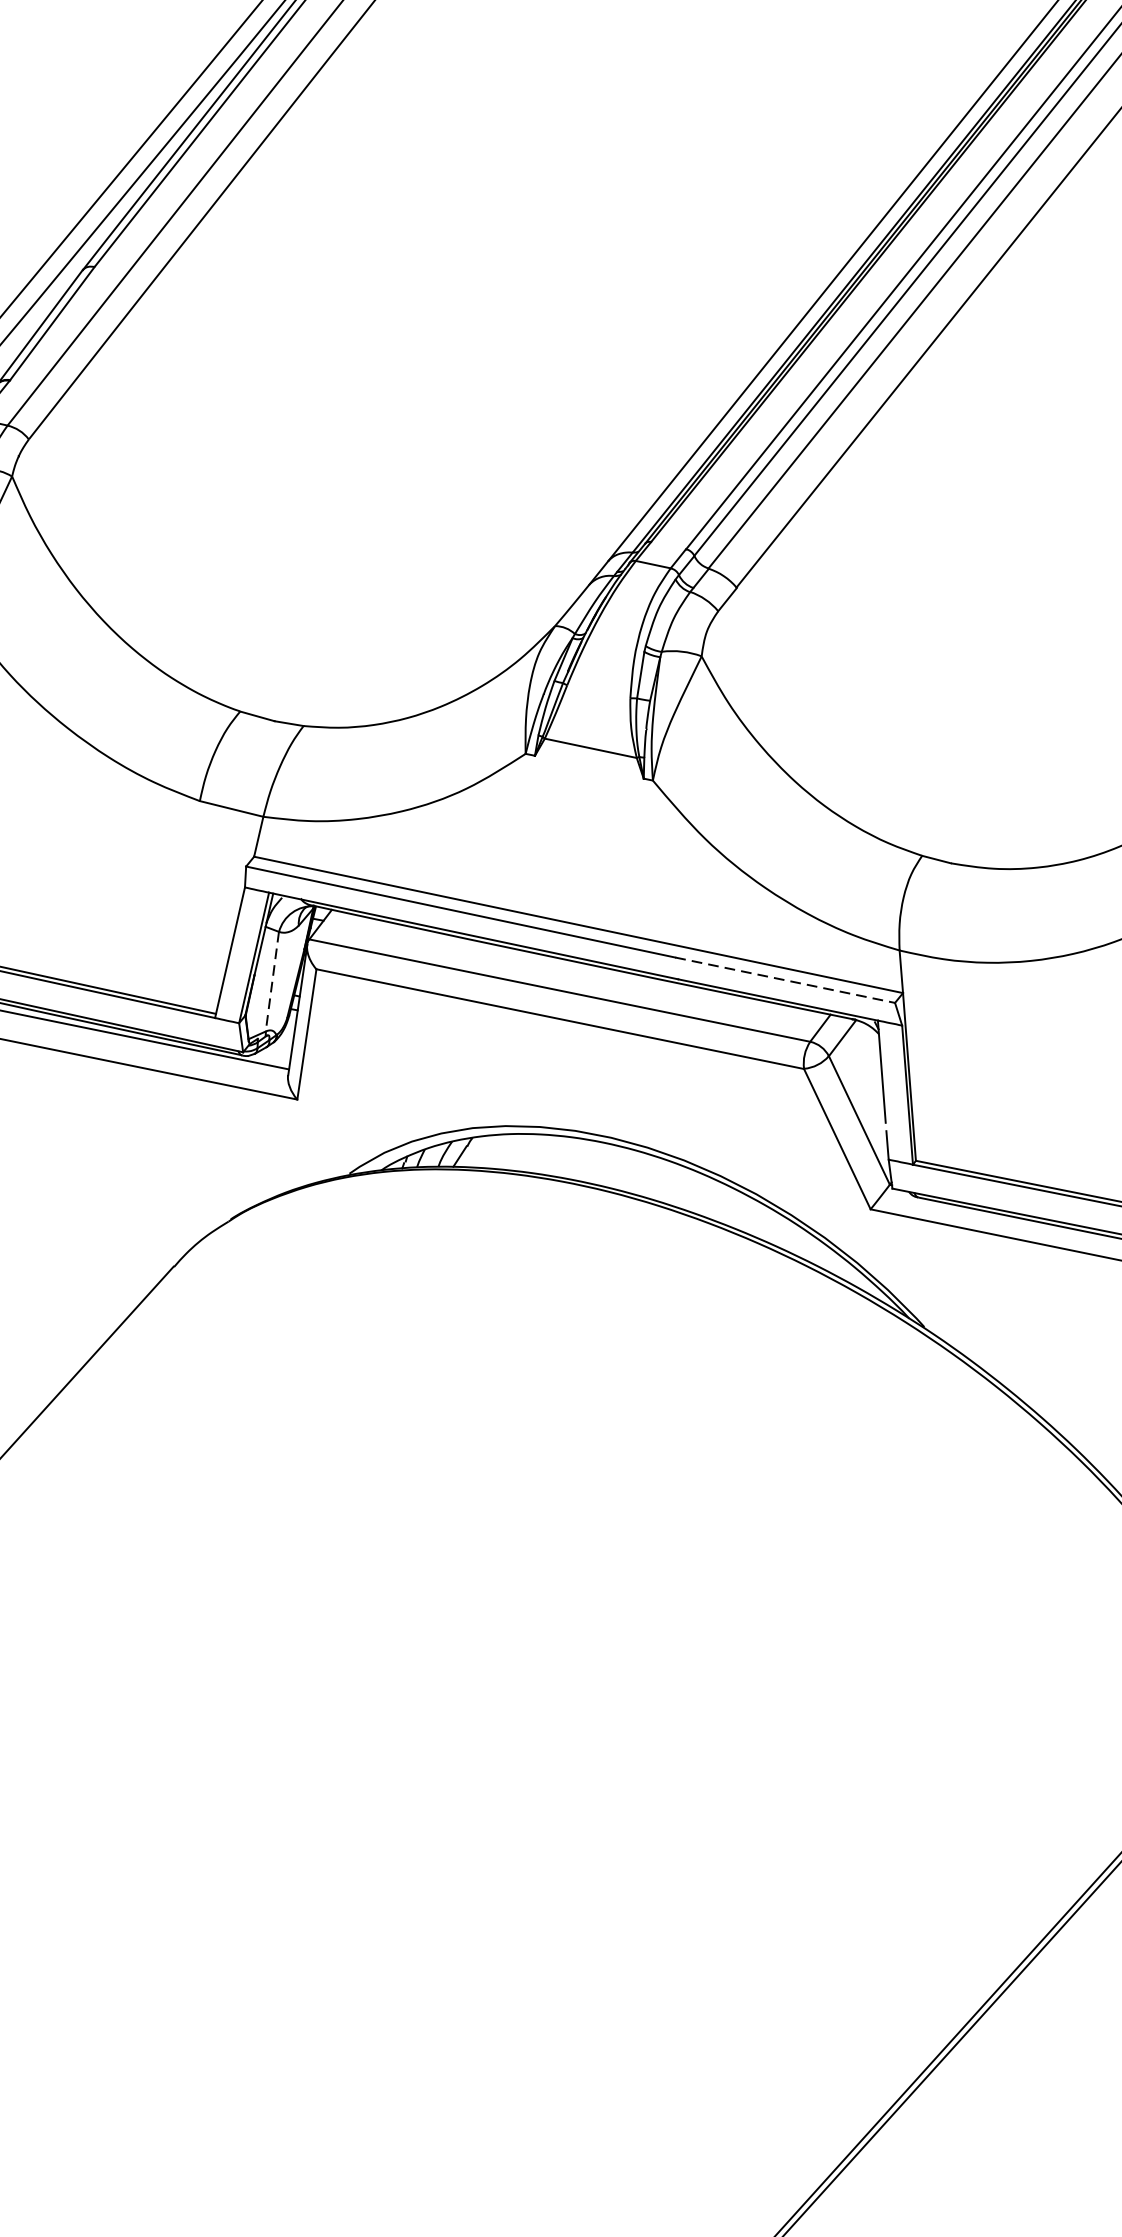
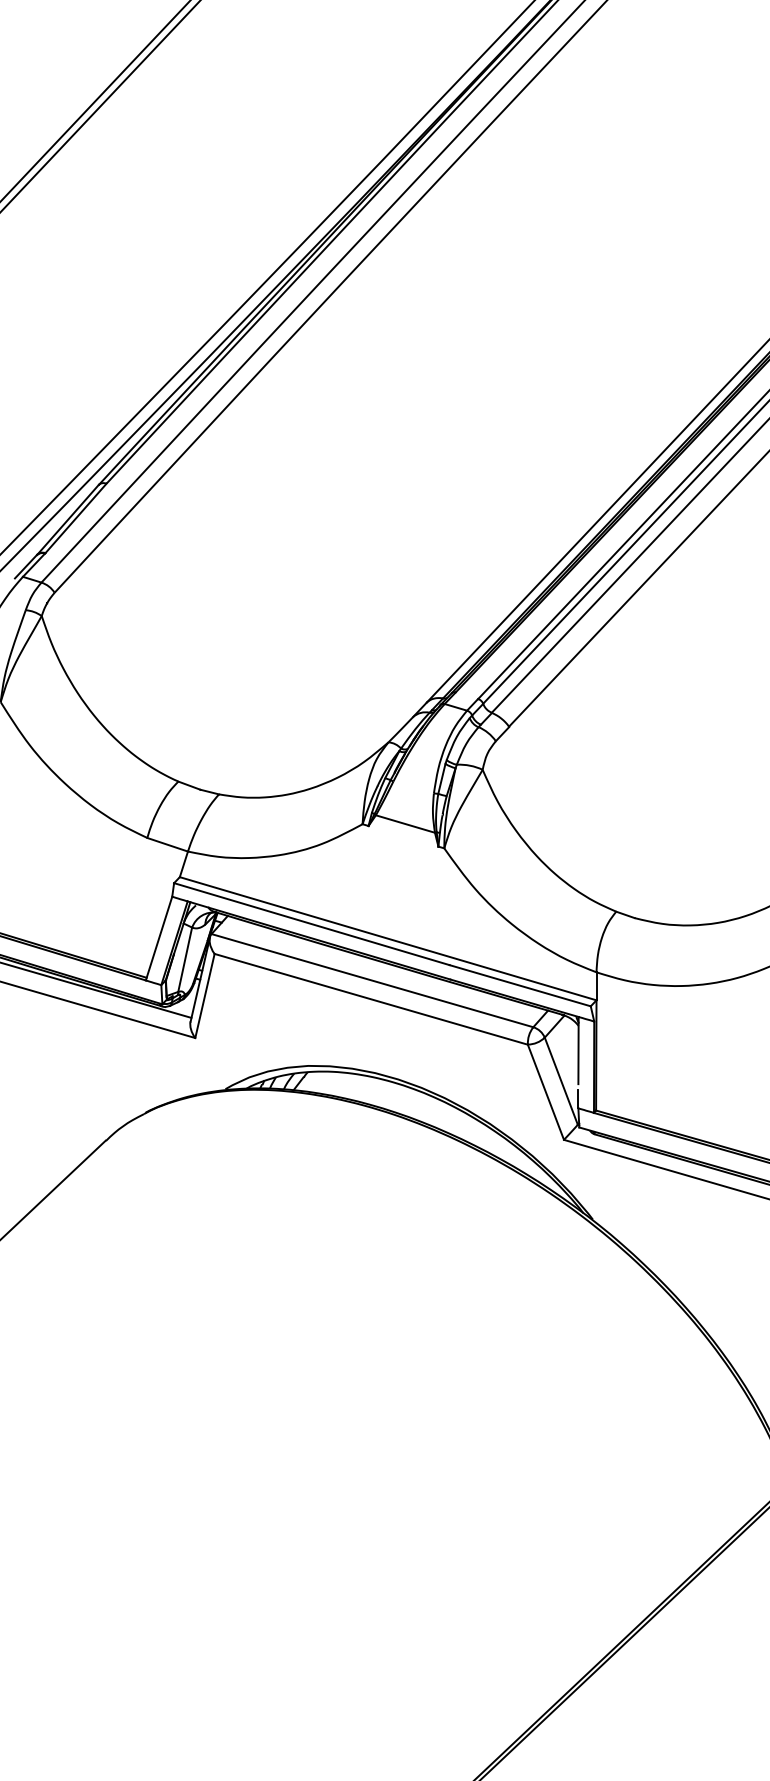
line: (785, 979) -> (520, 985), dashed -> solid
line: (272, 981) -> (185, 959), dashed -> solid

